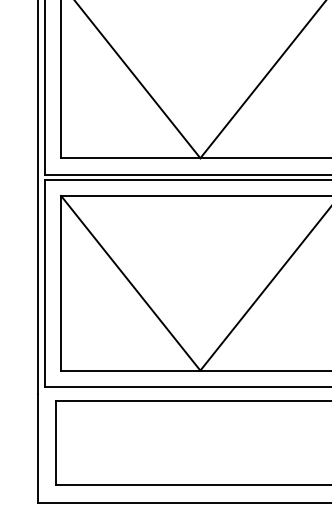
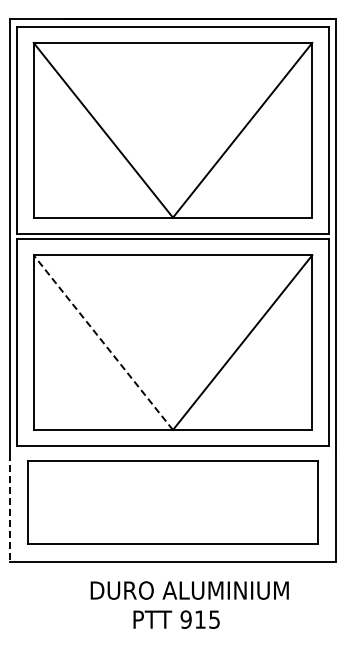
line: (130, 283) -> (103, 342), solid -> dashed
line: (37, 449) -> (10, 508), solid -> dashed

